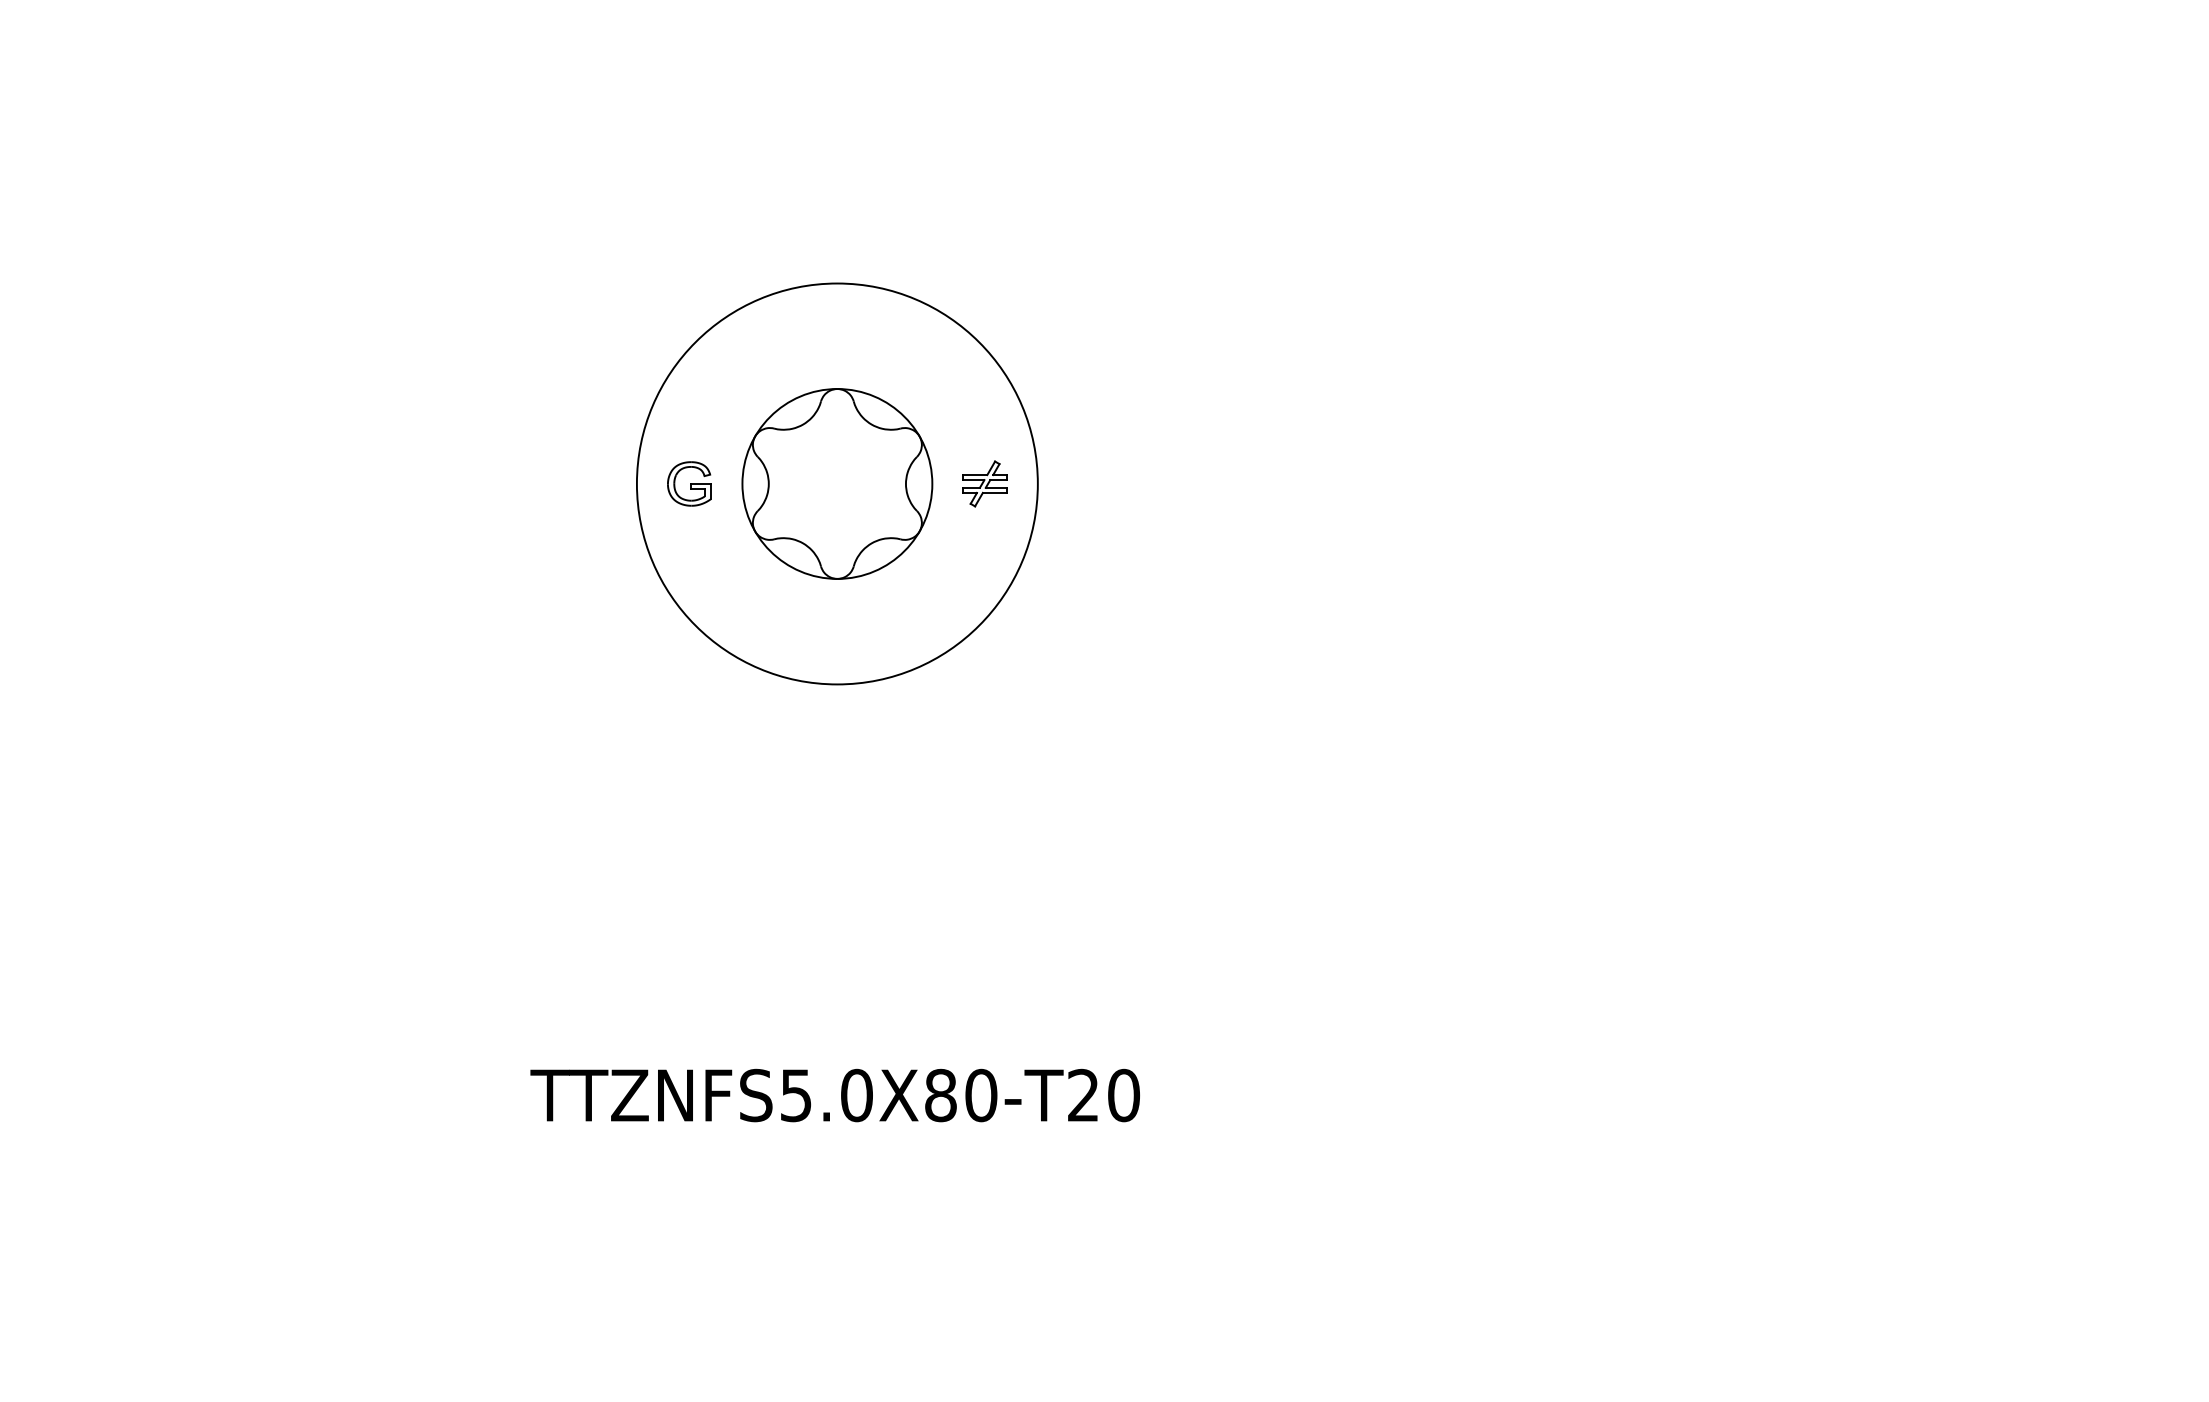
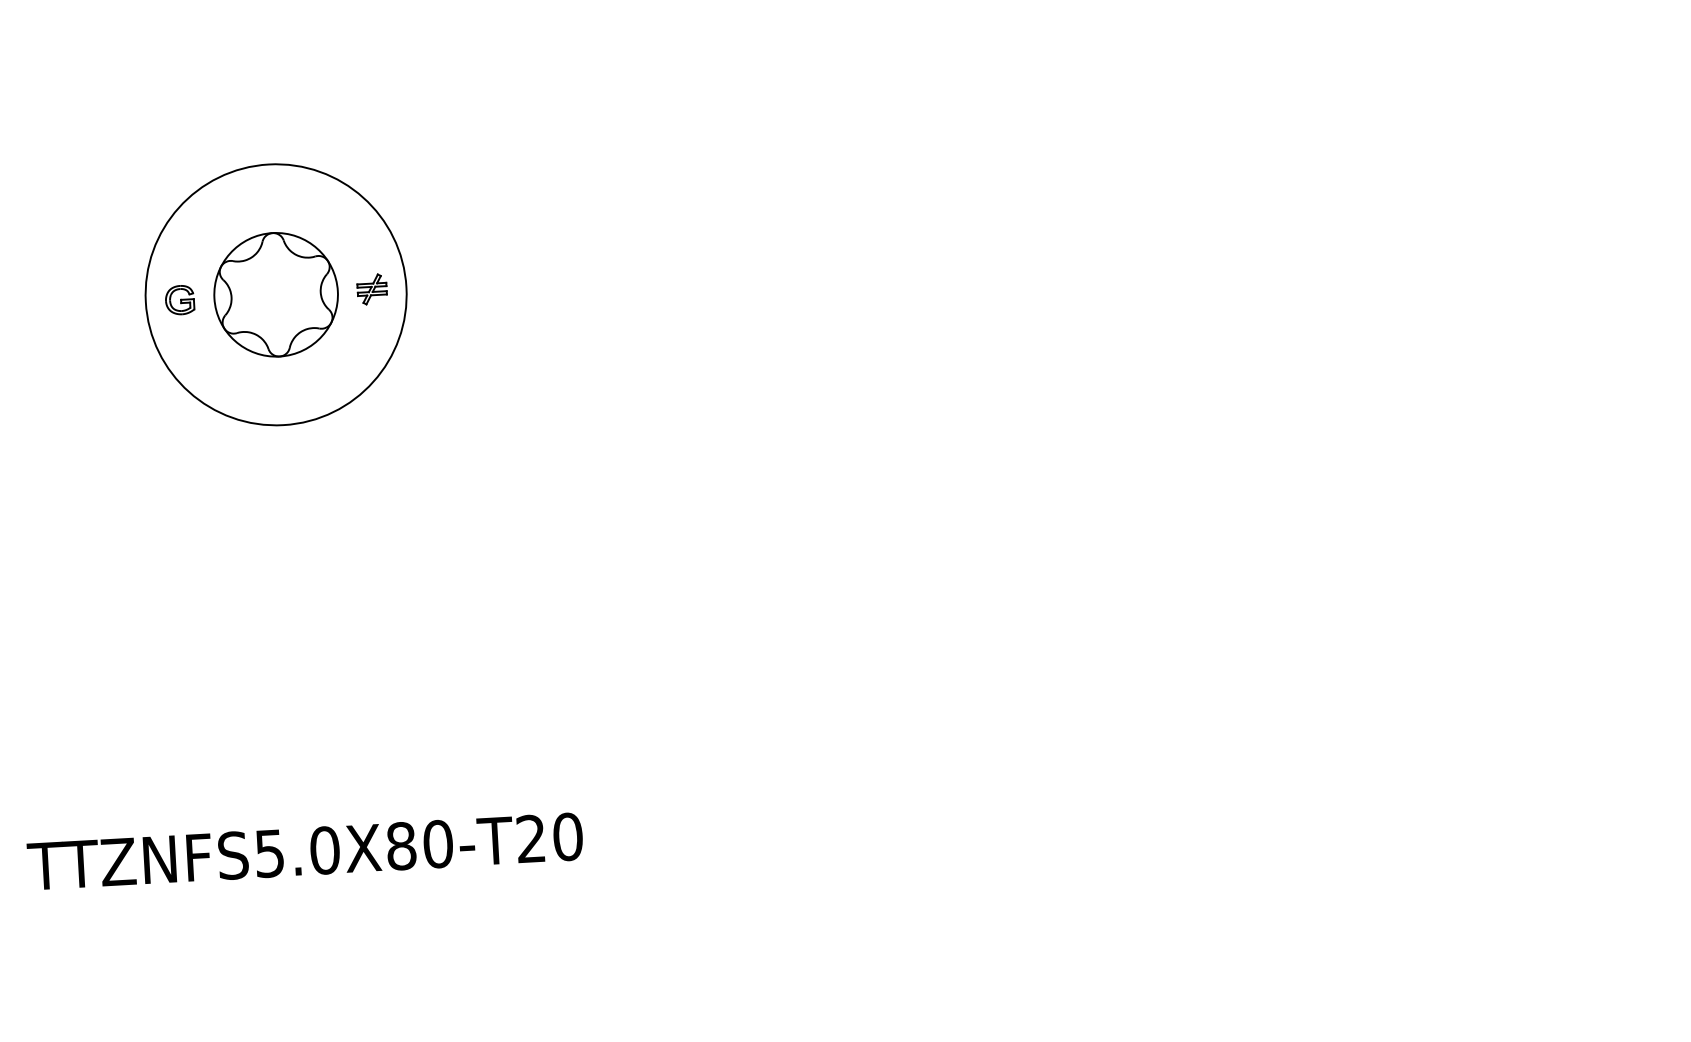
part: (837, 483) -> (276, 294), size x0.71

